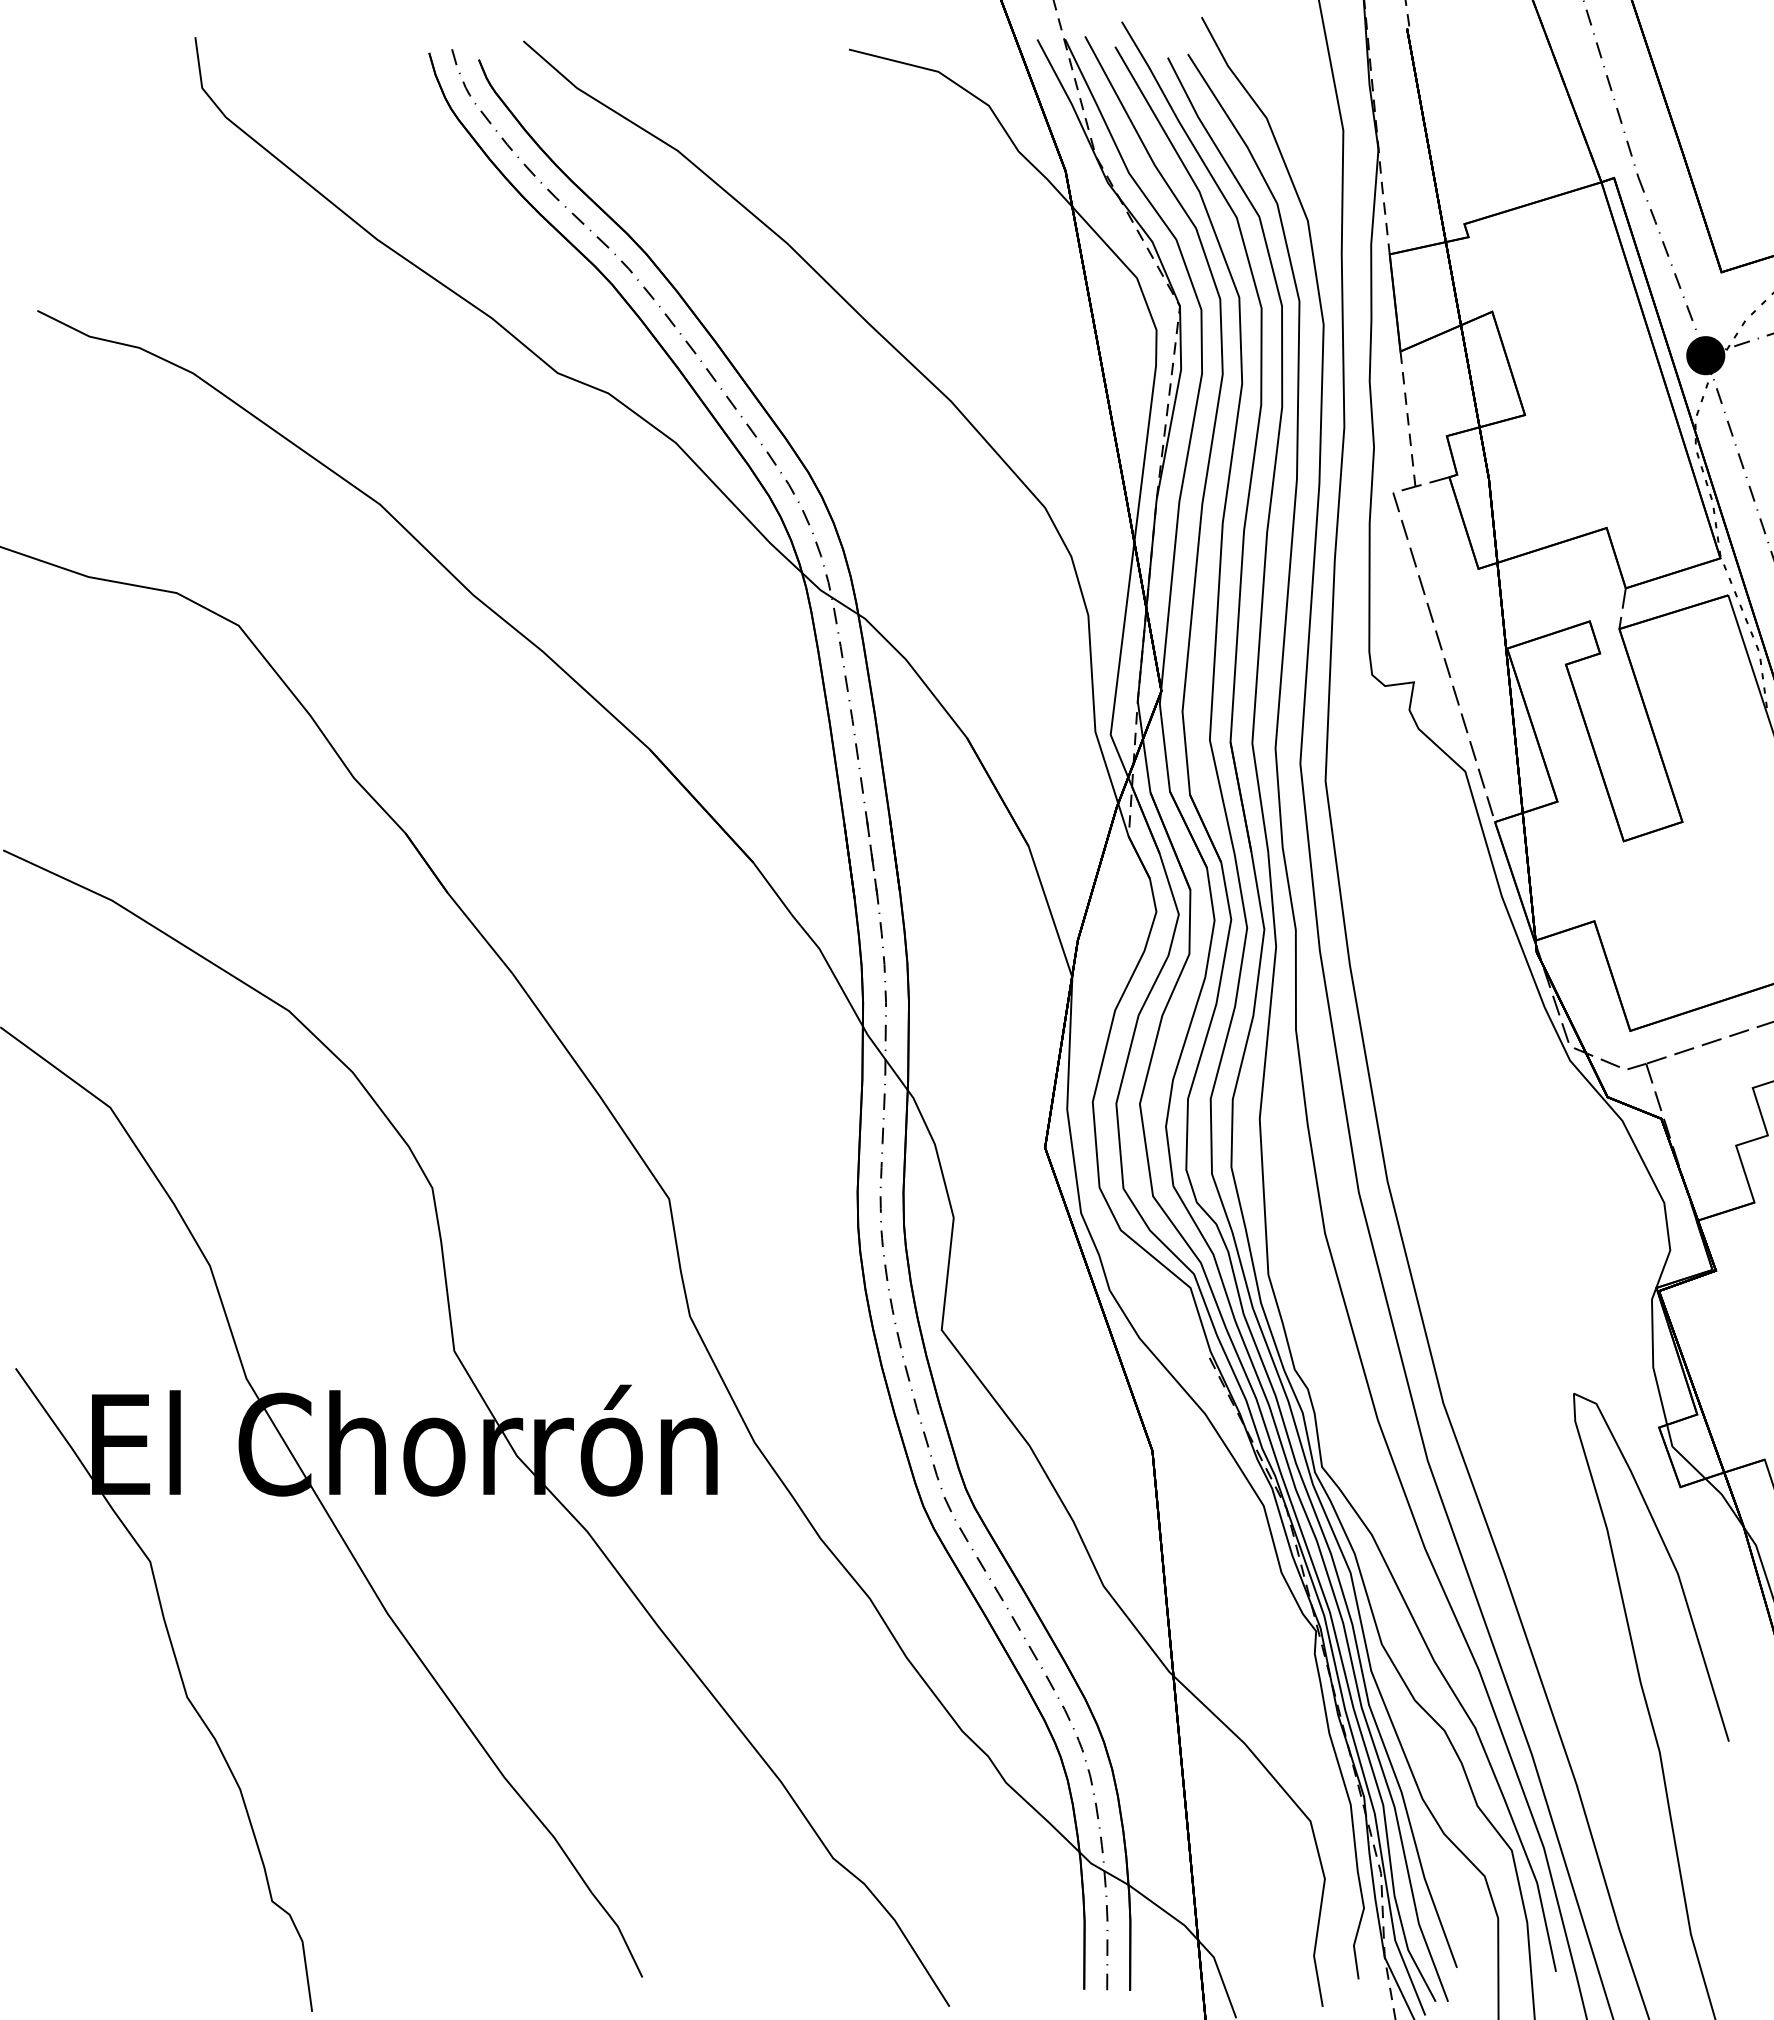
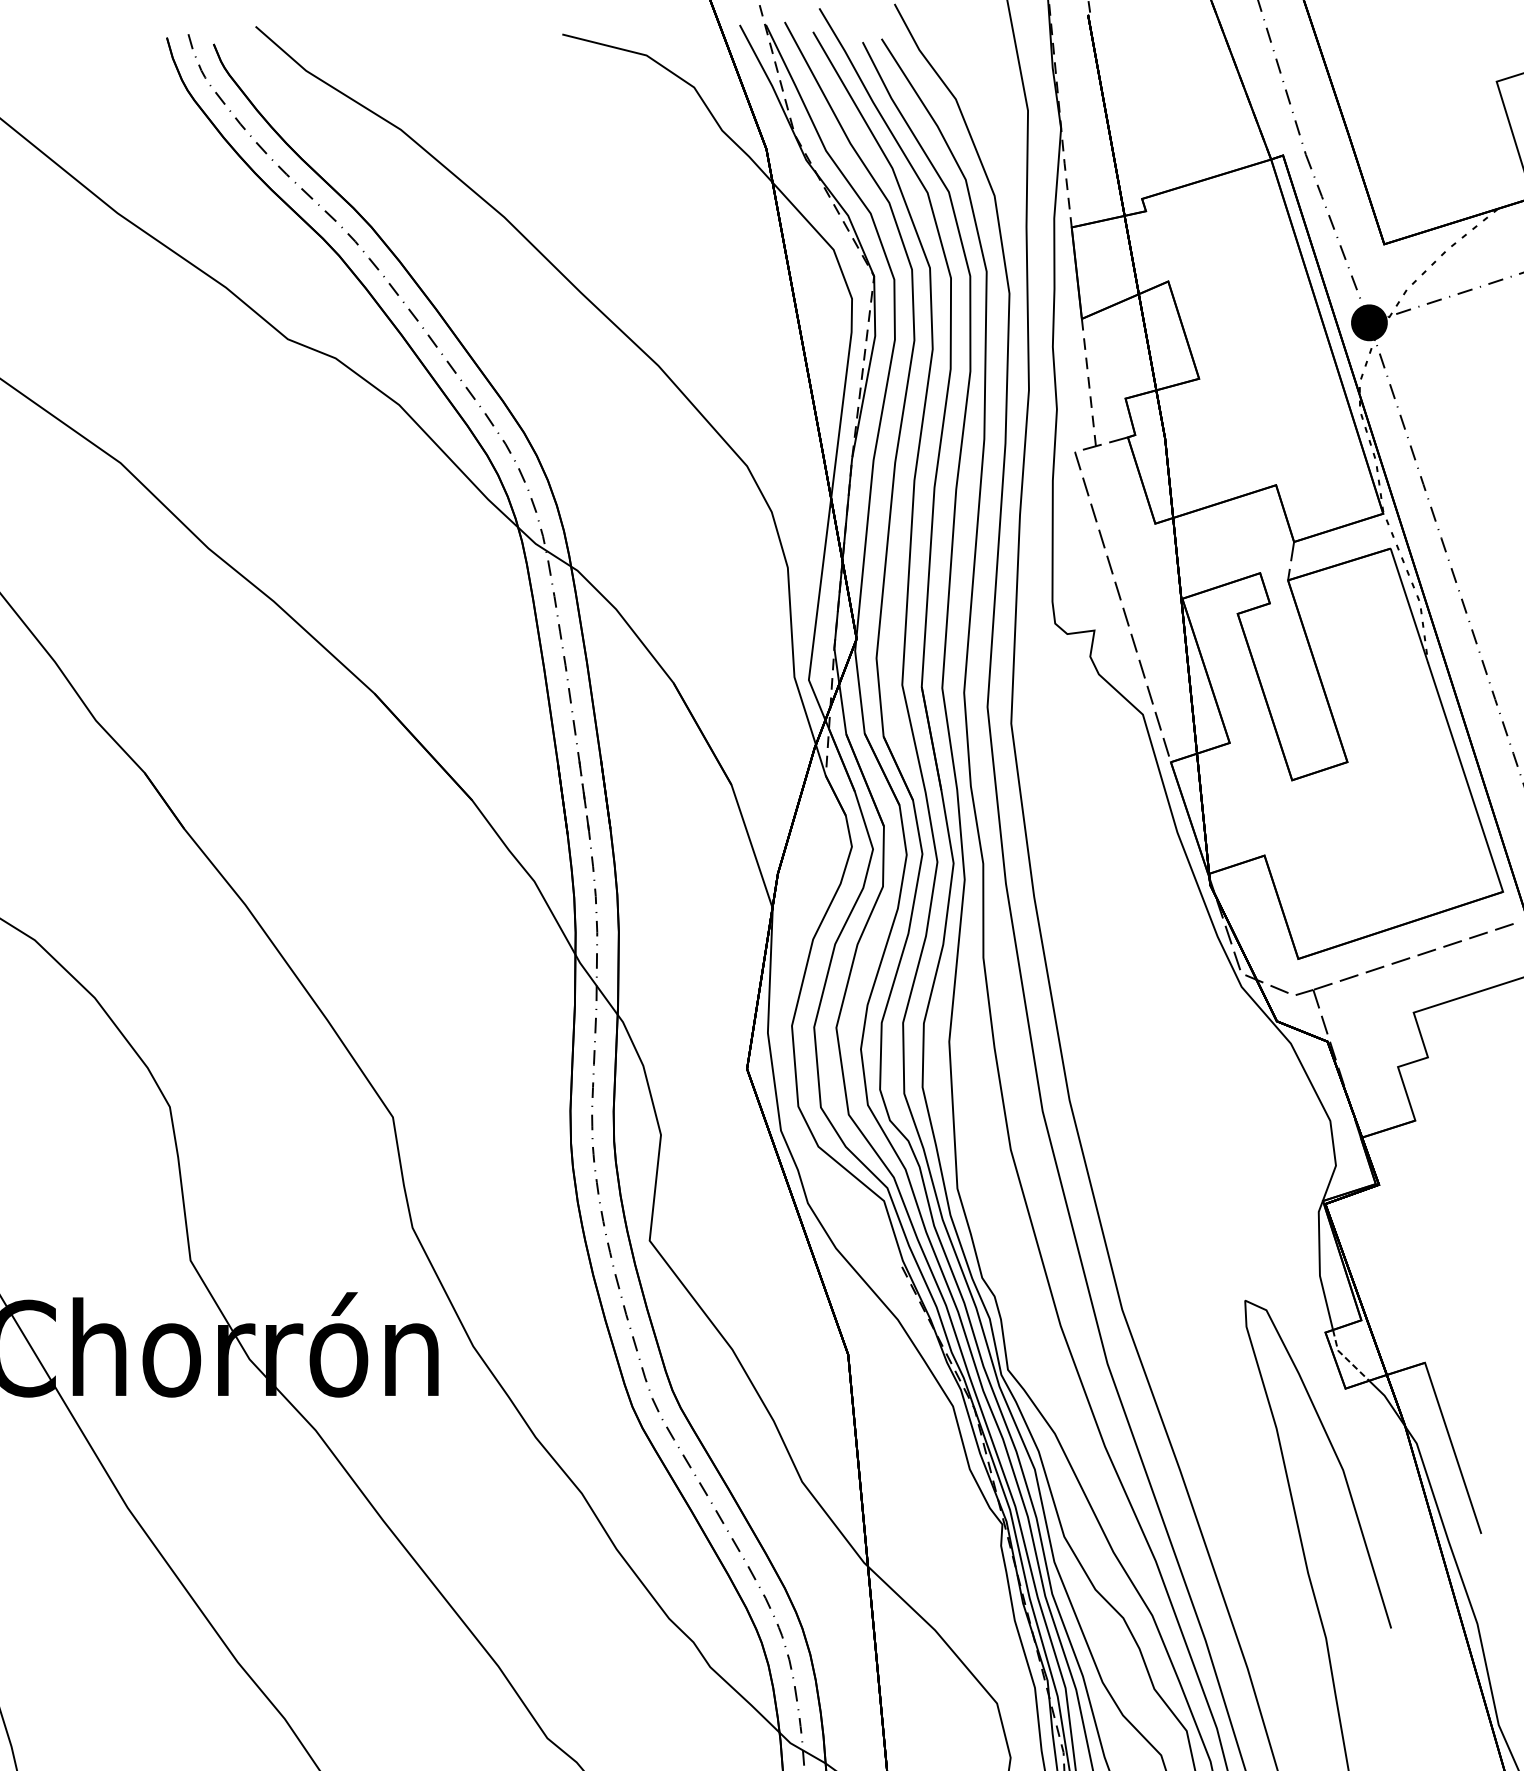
line: (1680, 1454) -> (1345, 1357), solid -> dashed

